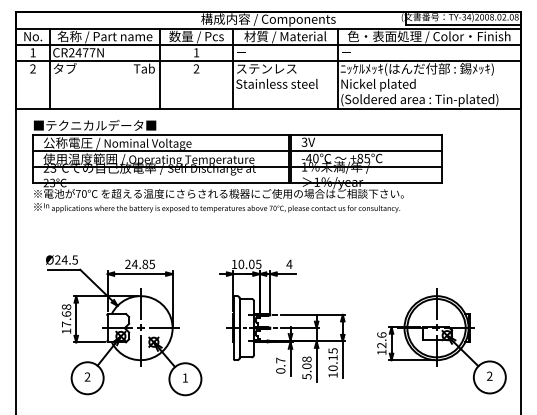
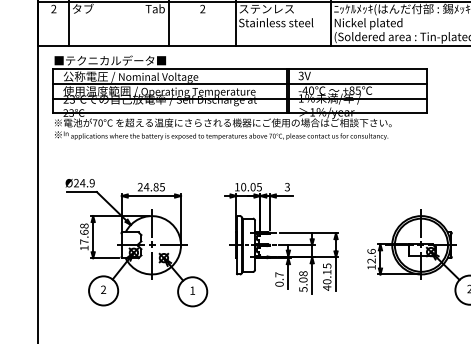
text: (74, 259) -> (91, 182), Ø24.5 -> Ø24.9
text: (289, 264) -> (287, 187), 4 -> 3
text: (332, 375) -> (326, 288), 10.15 -> 40.15

